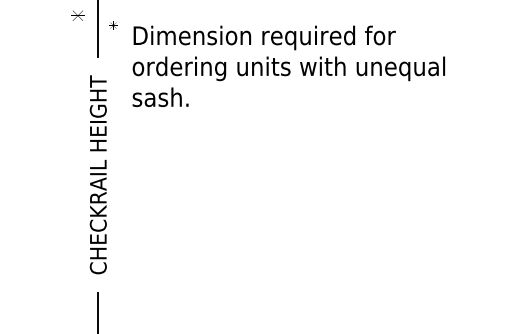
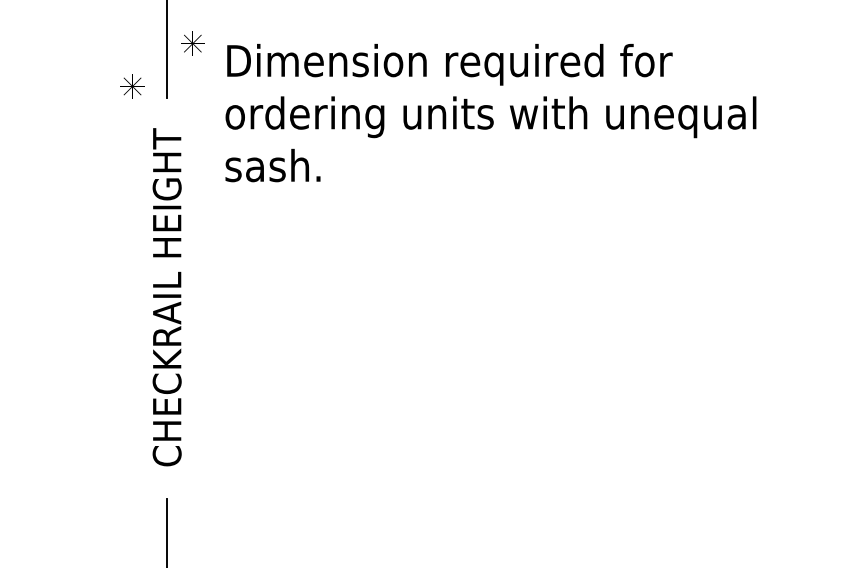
part: (77, 15) -> (131, 86), moved
part: (113, 25) -> (192, 43), size x1.67

